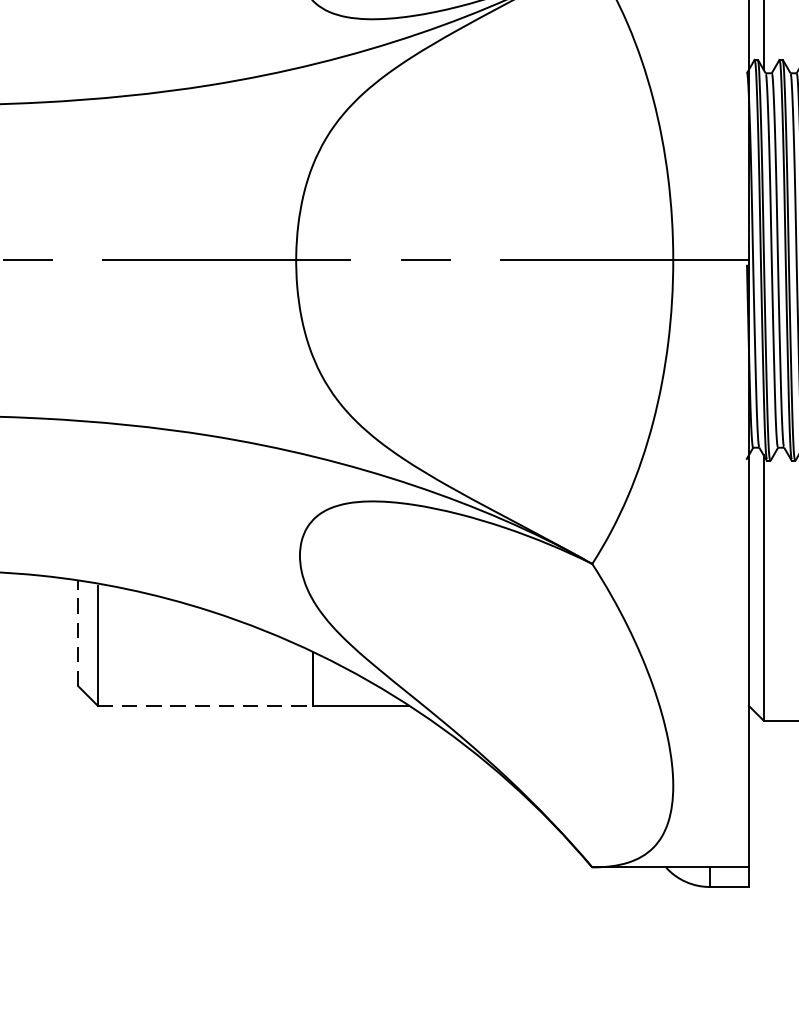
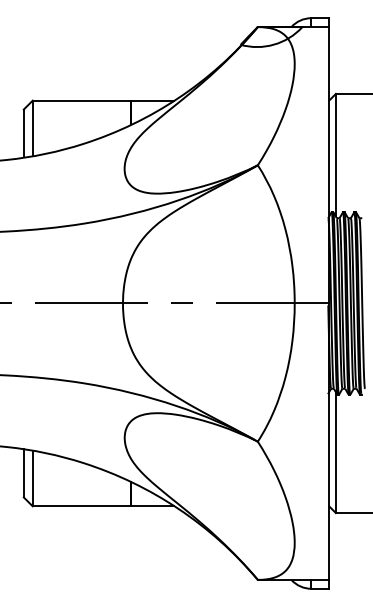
line: (77, 633) -> (23, 473), dashed -> solid
line: (207, 706) -> (82, 506), dashed -> solid

